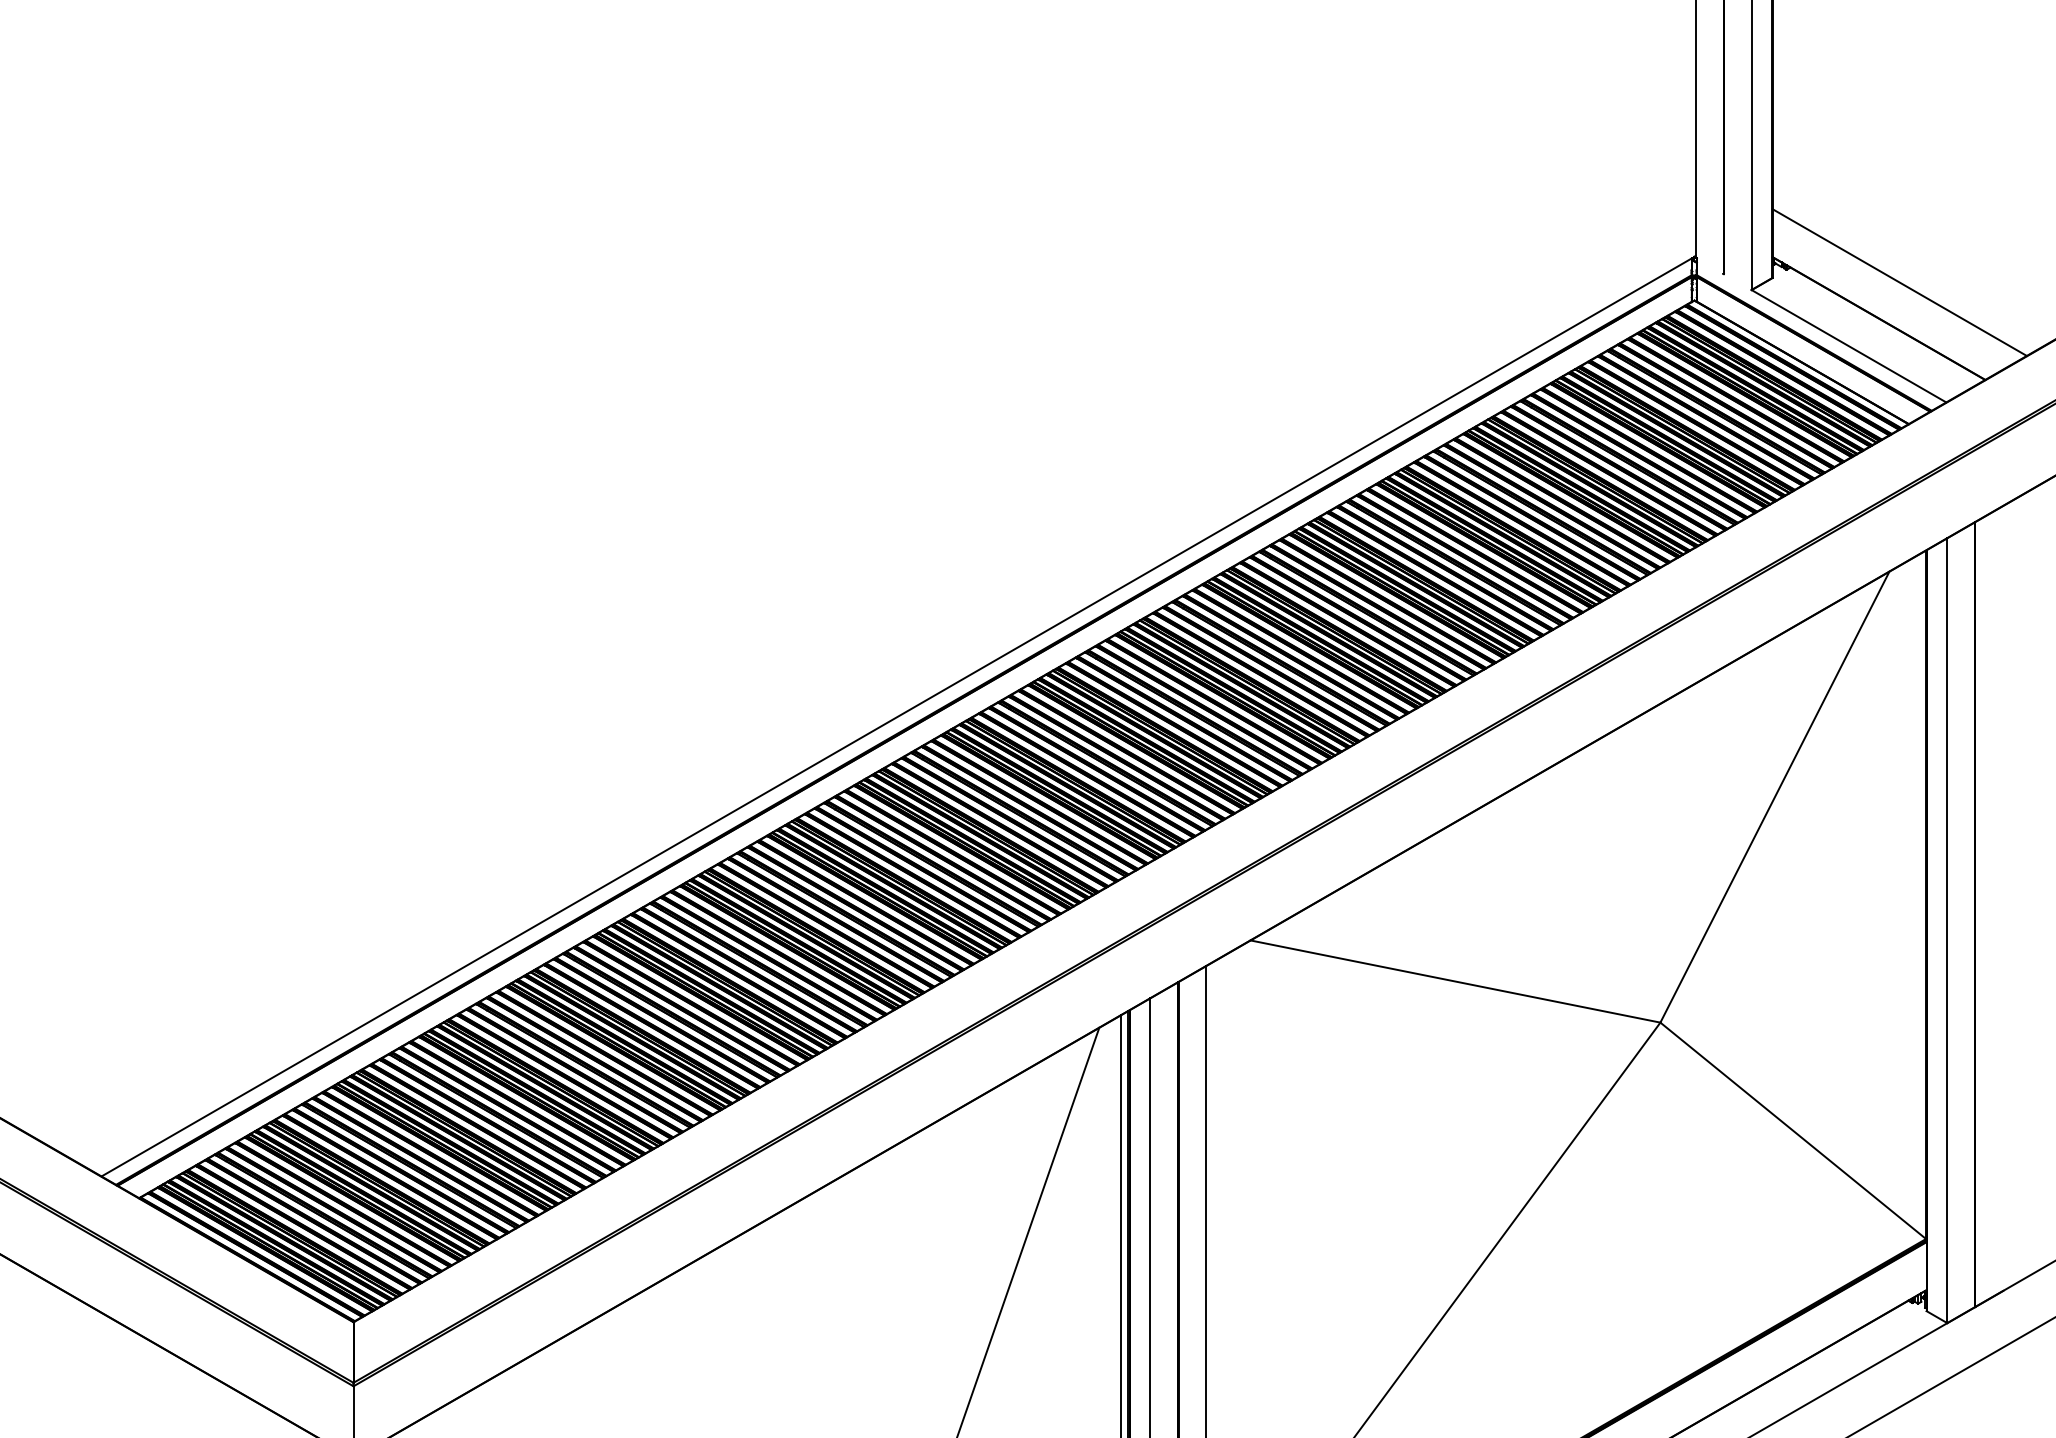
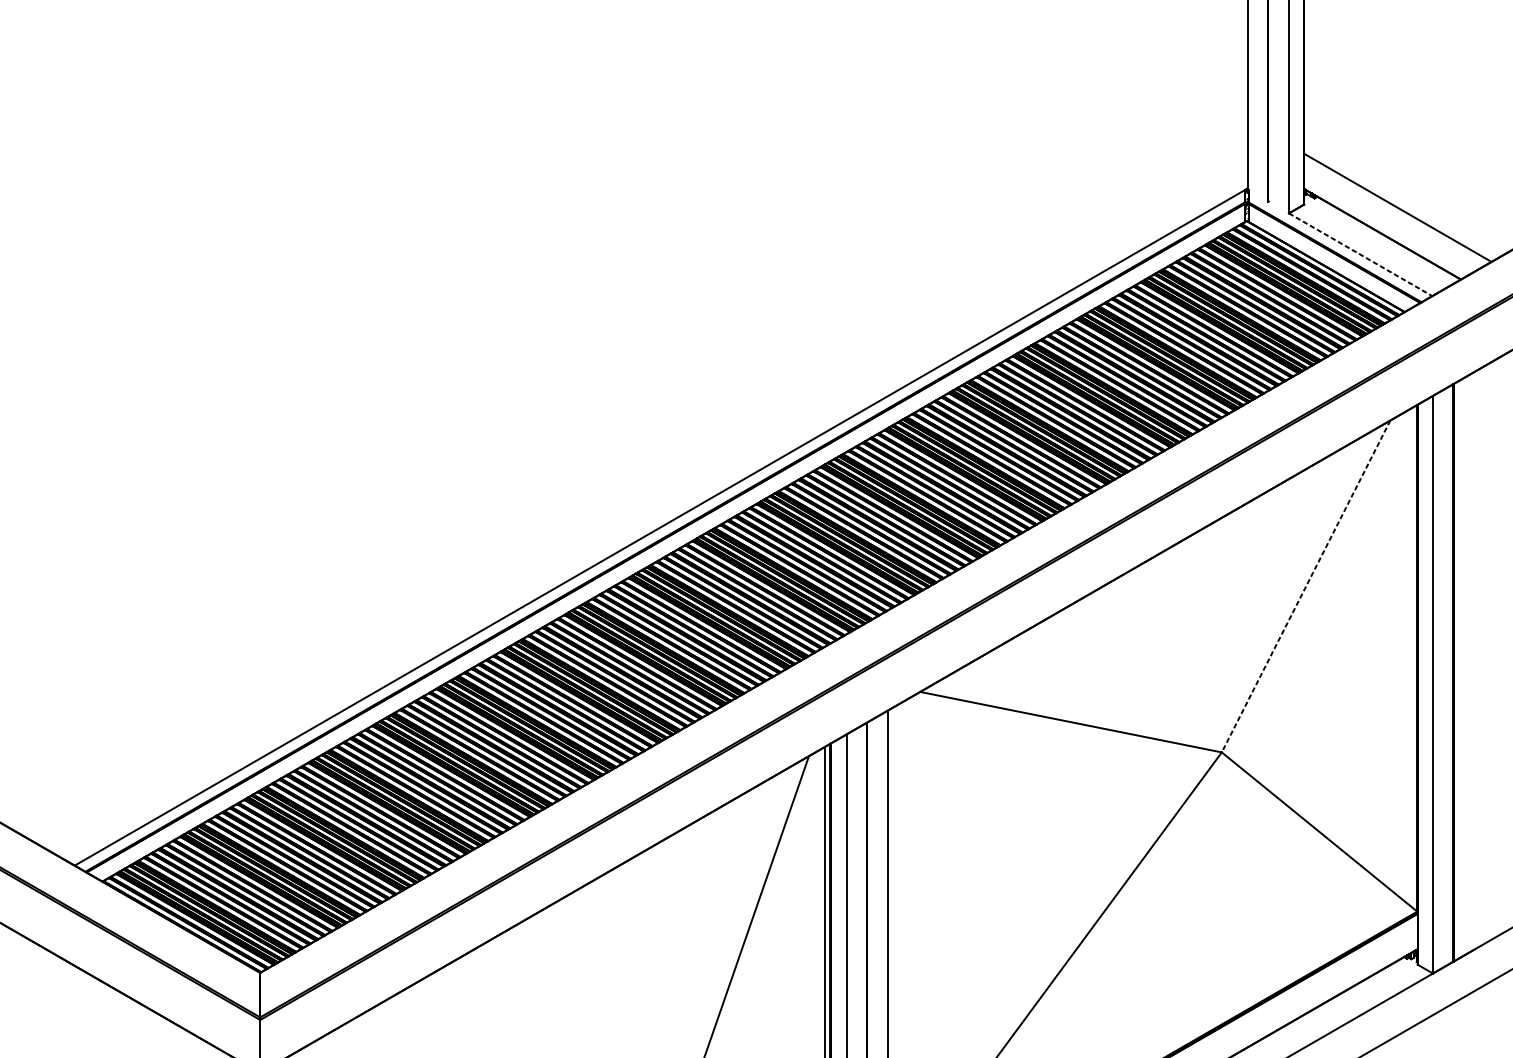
line: (1849, 346) -> (1360, 254), solid -> dashed
line: (1774, 797) -> (1305, 586), solid -> dashed

